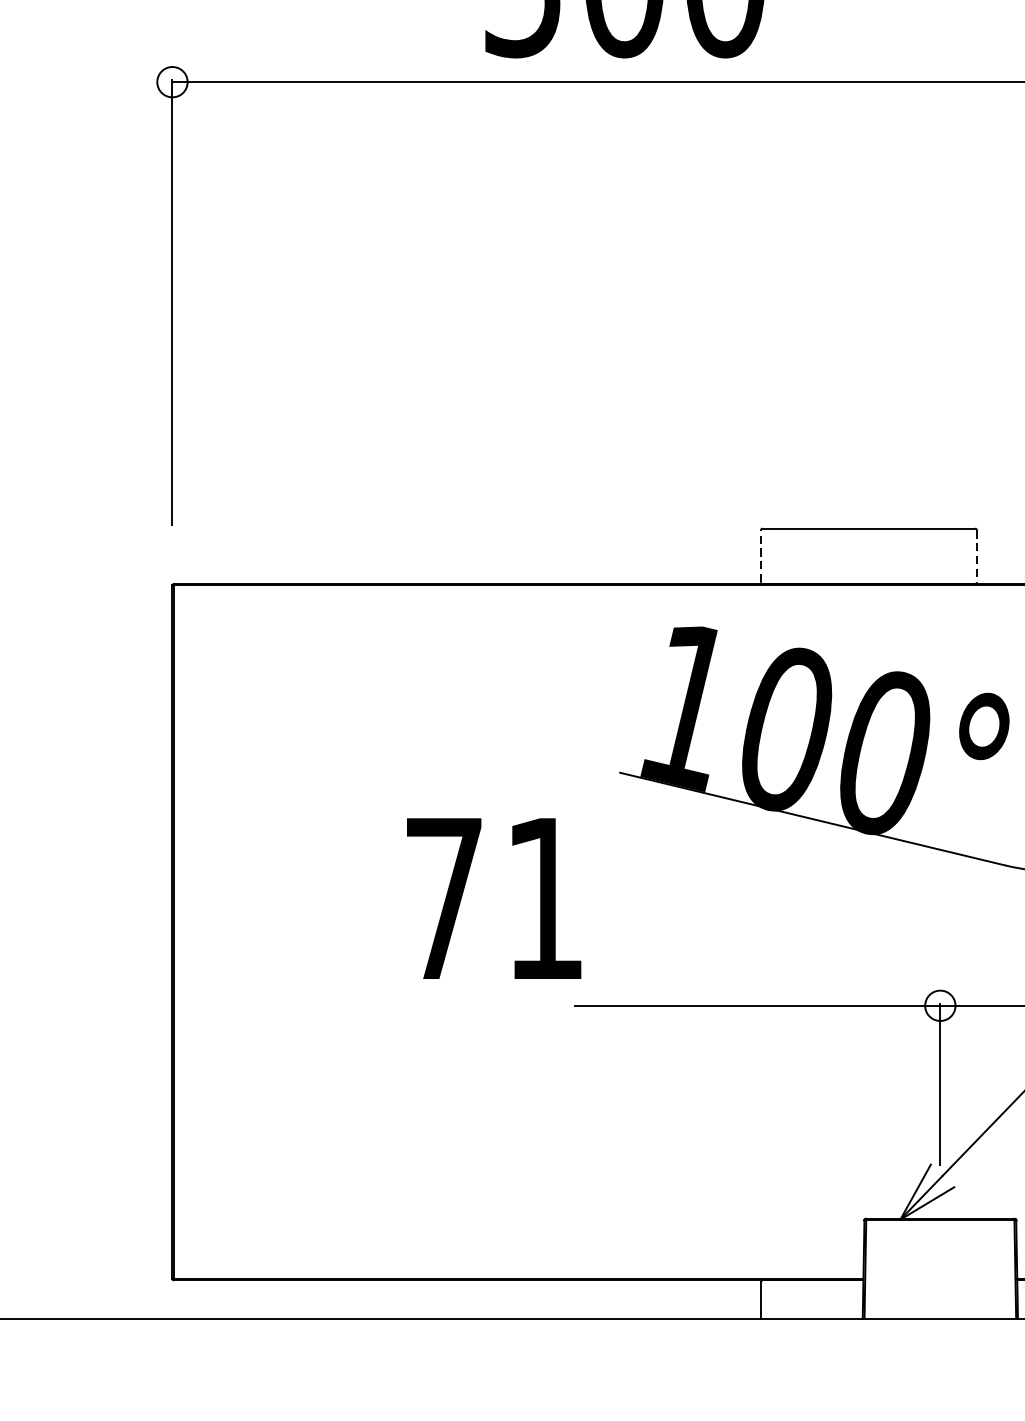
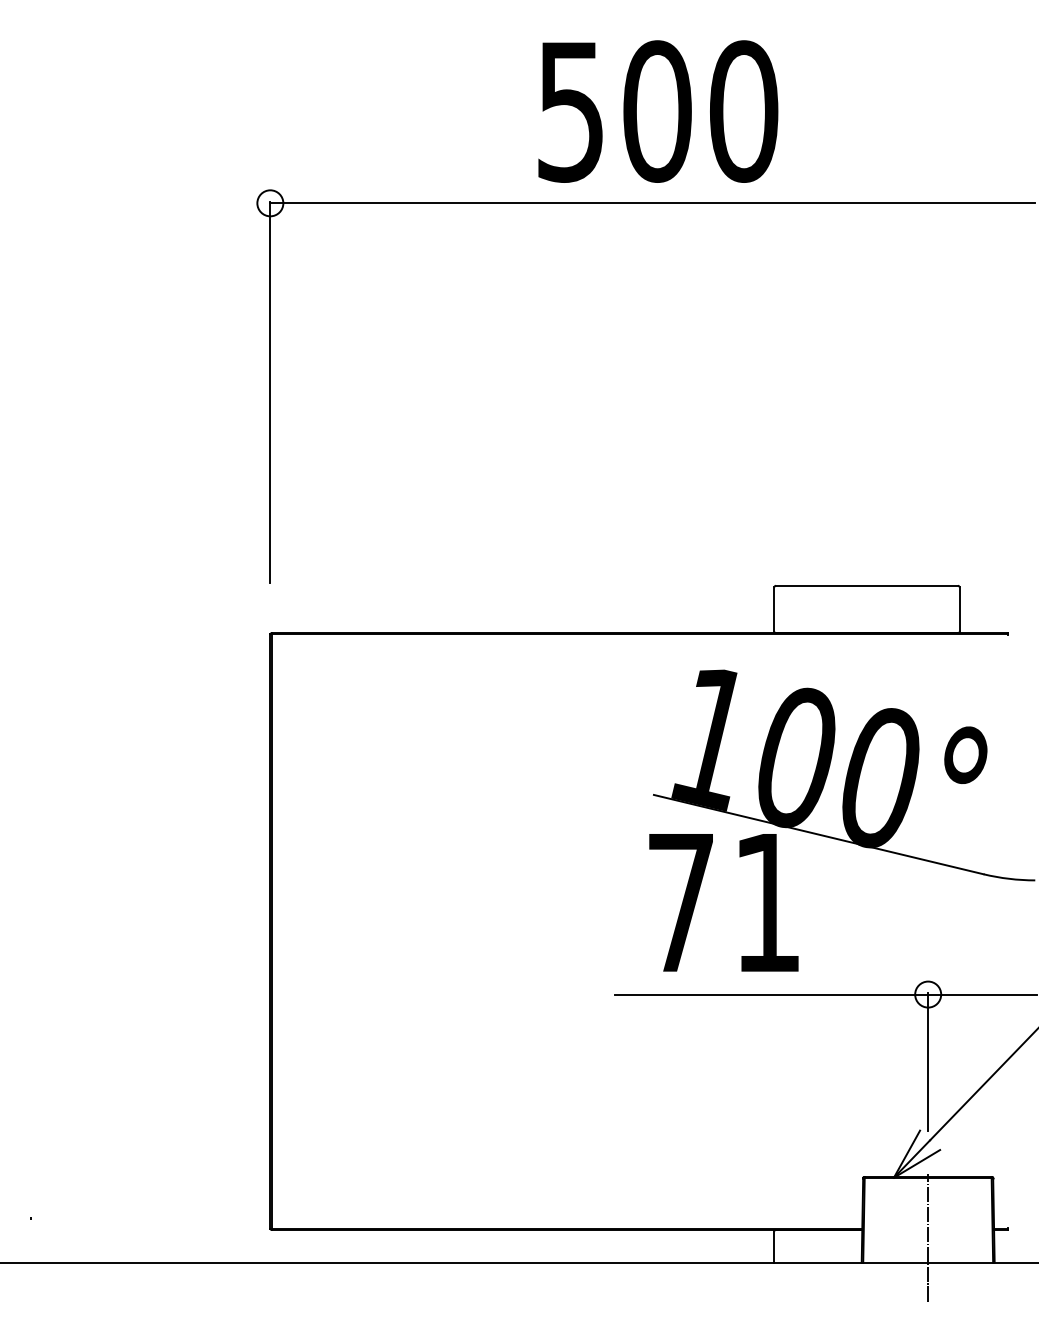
line: (760, 556) -> (774, 609), dashed -> solid
line: (976, 556) -> (959, 609), dashed -> solid
text: (493, 898) -> (723, 902), moved
line: (940, 1289) -> (928, 1237), added

